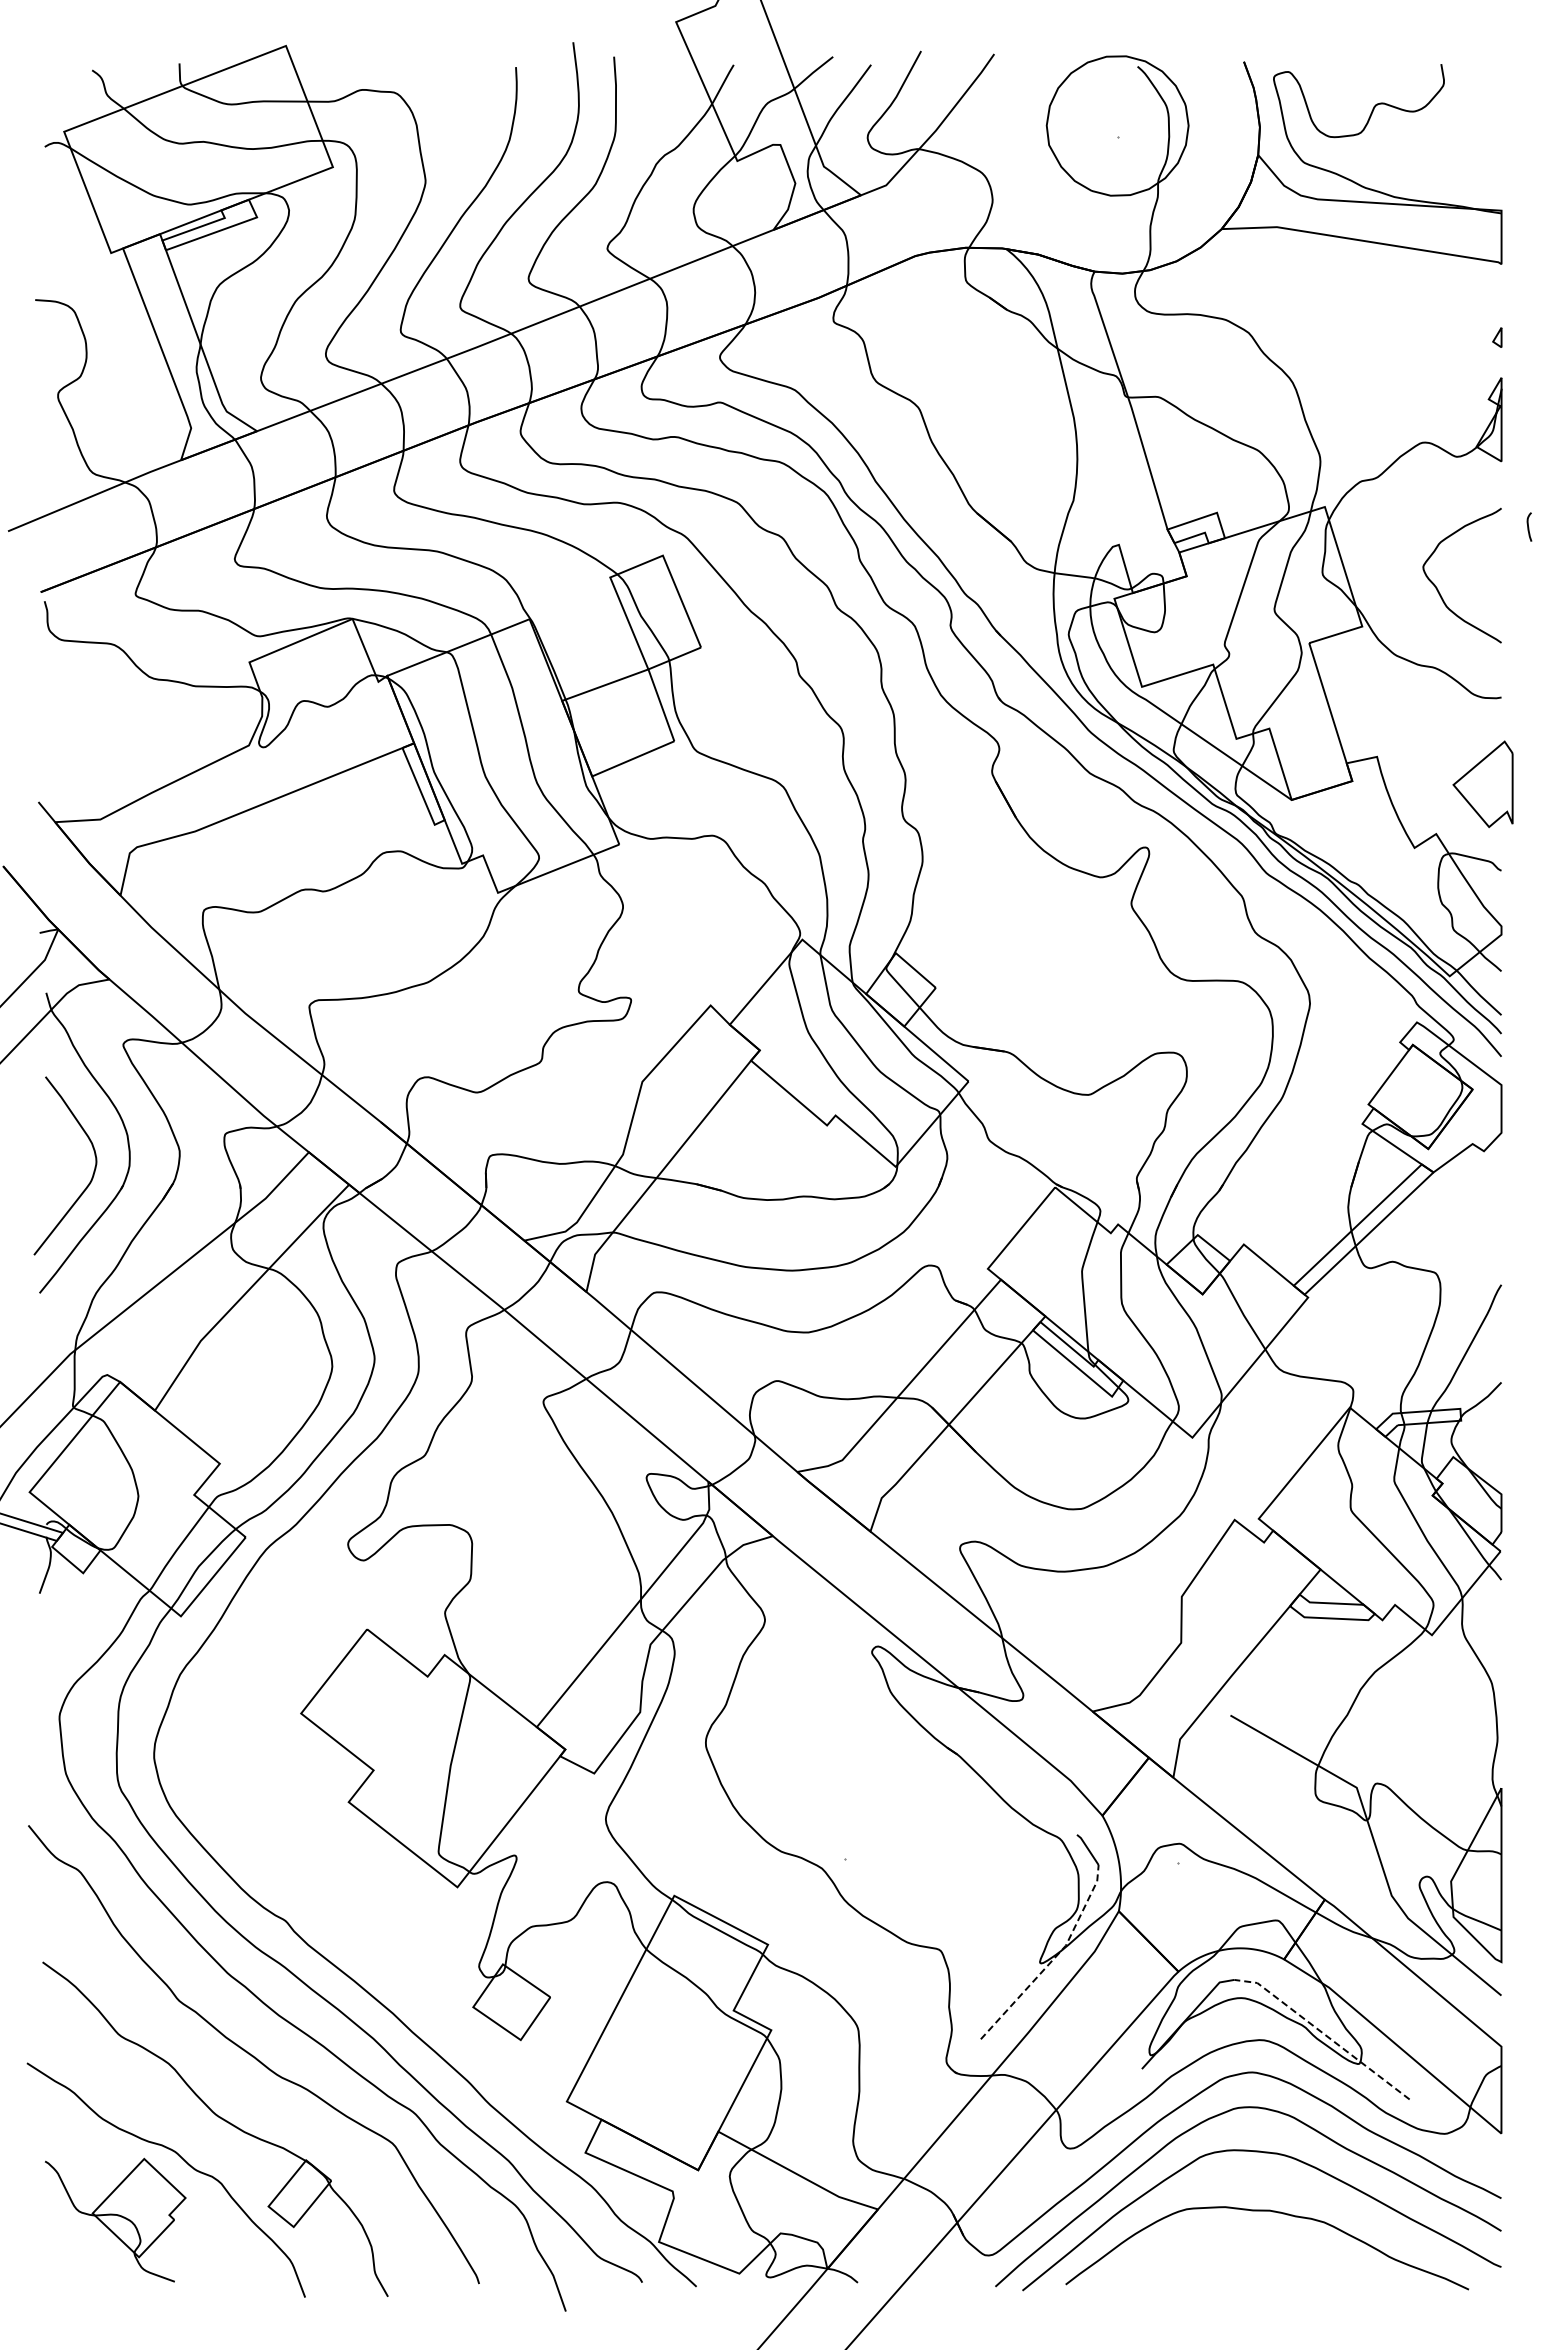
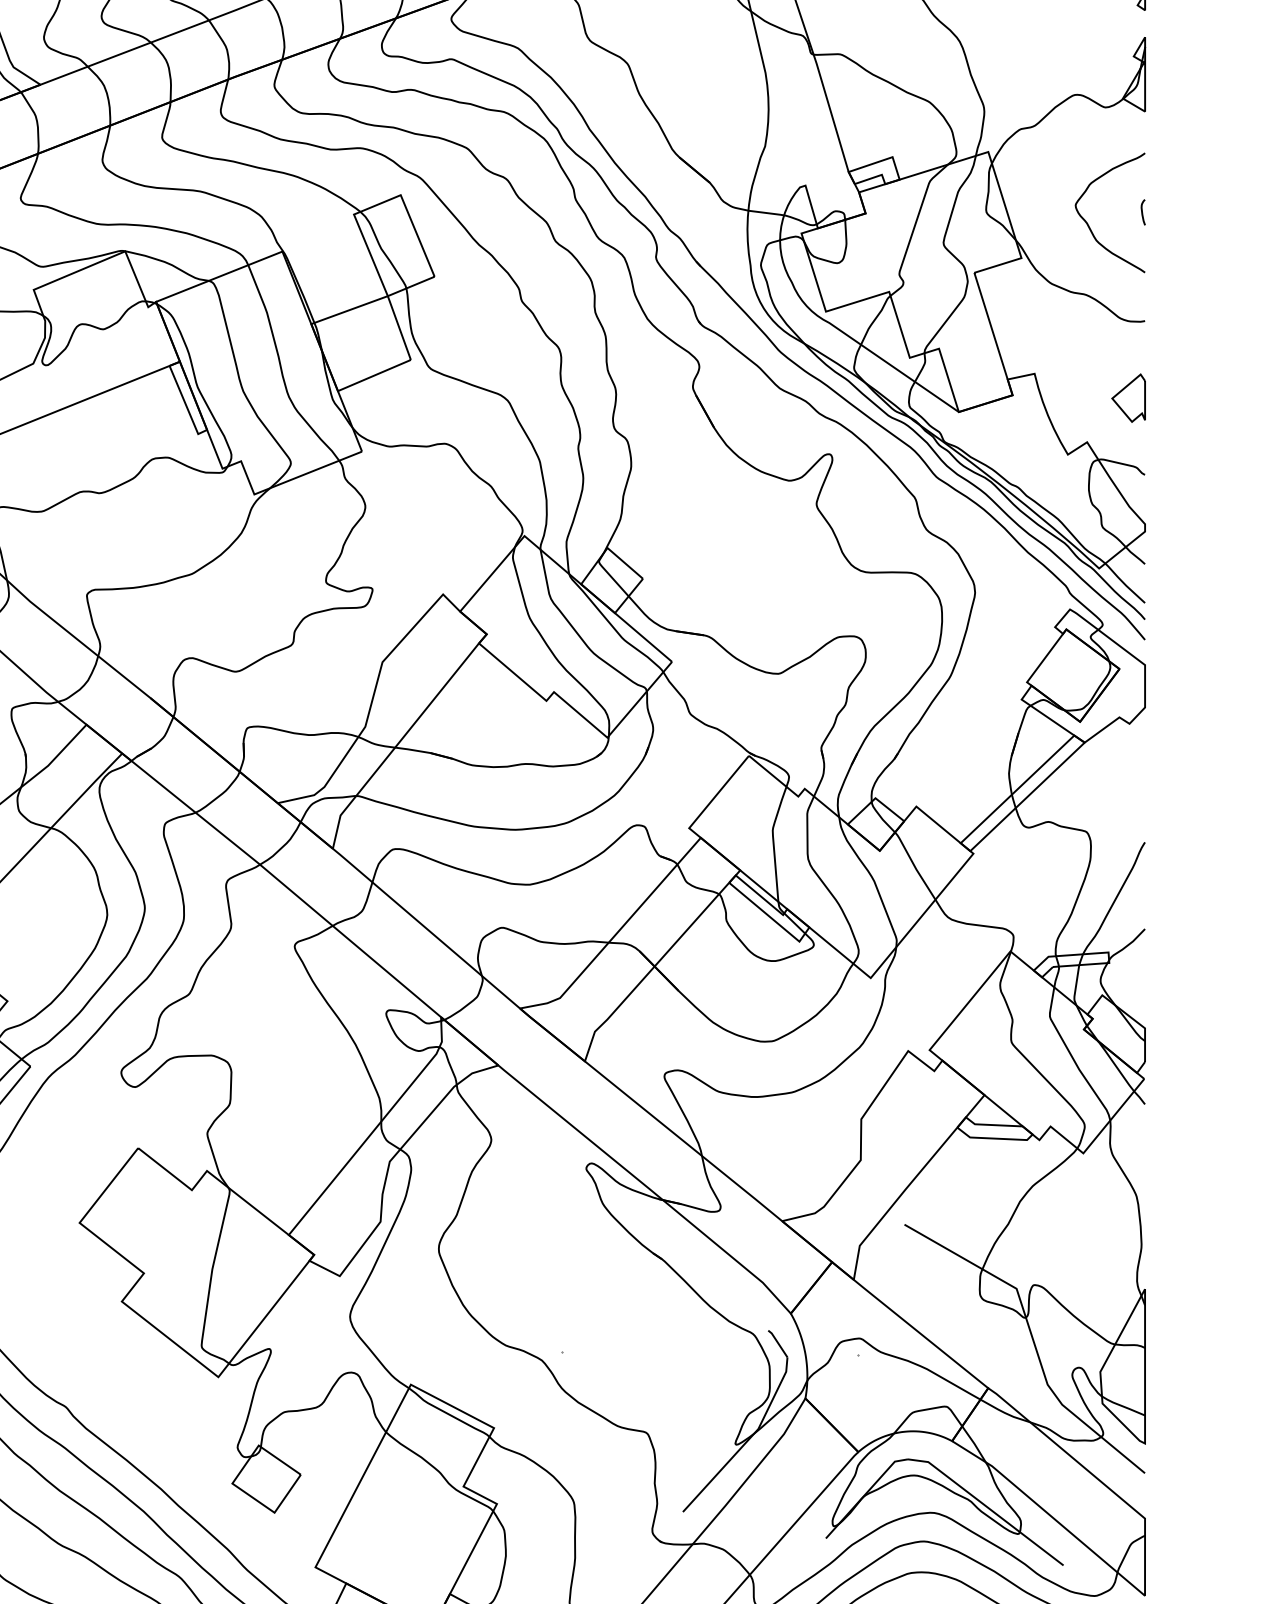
curve: (1528, 526) -> (1142, 211), moved
part: (1482, 784) -> (1128, 398), size x0.62
line: (1053, 1959) -> (747, 1441), dashed -> solid
line: (1323, 2033) -> (987, 1506), dashed -> solid

